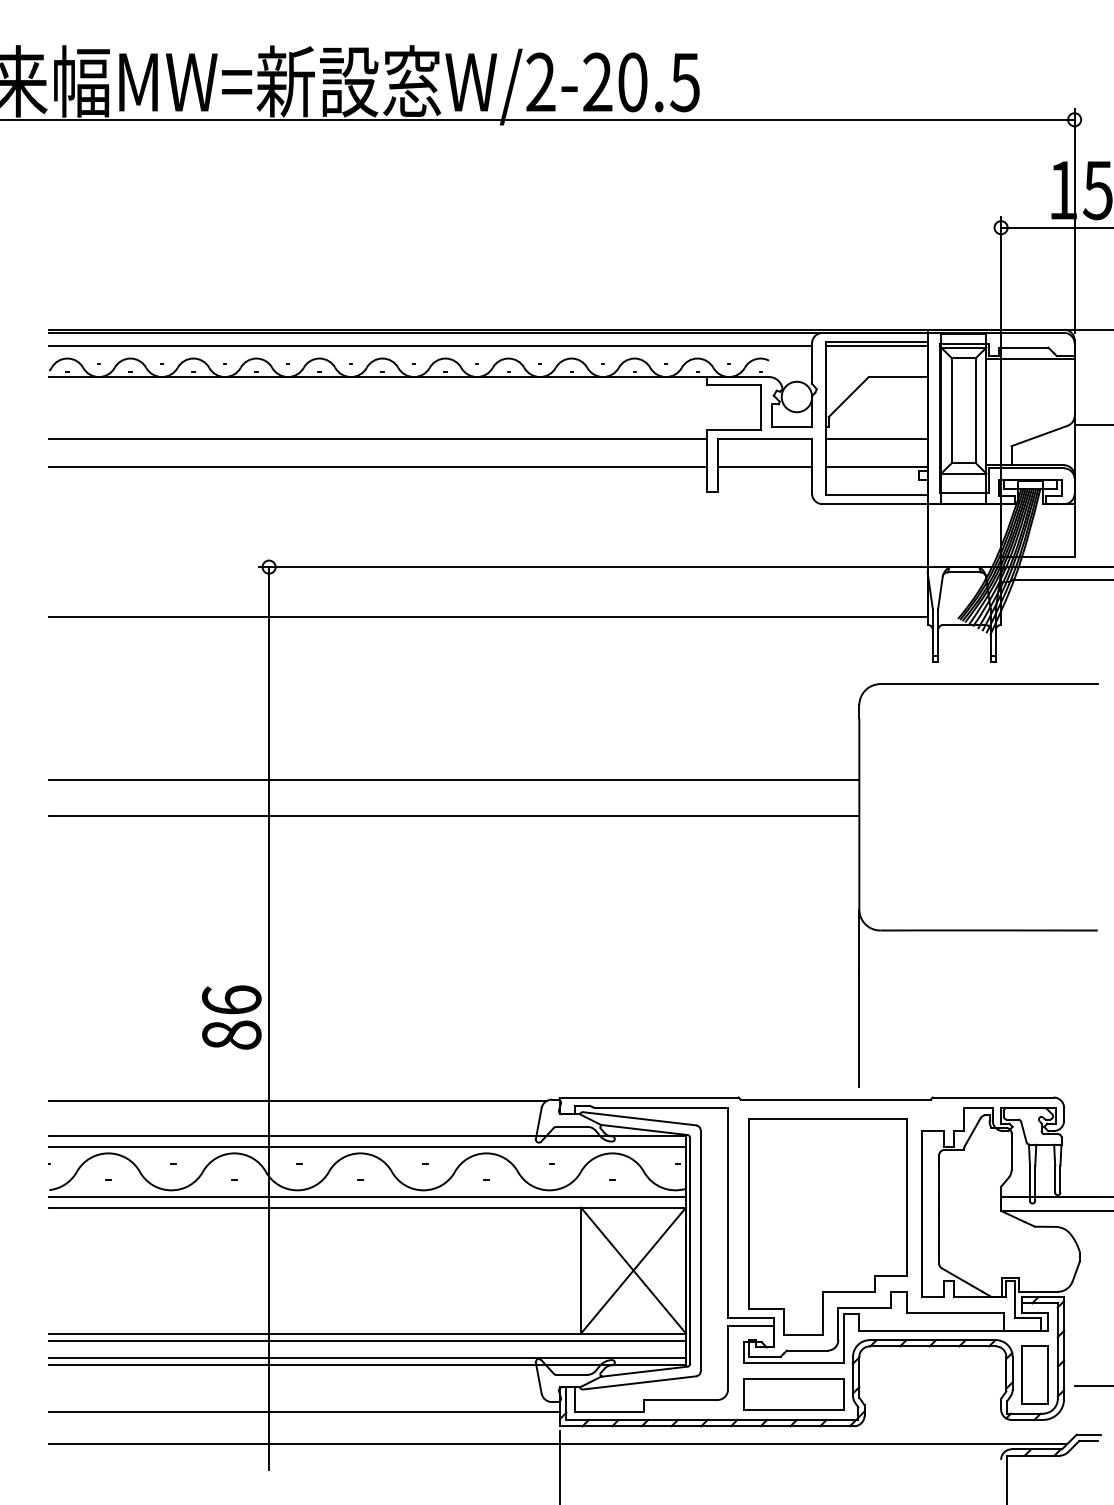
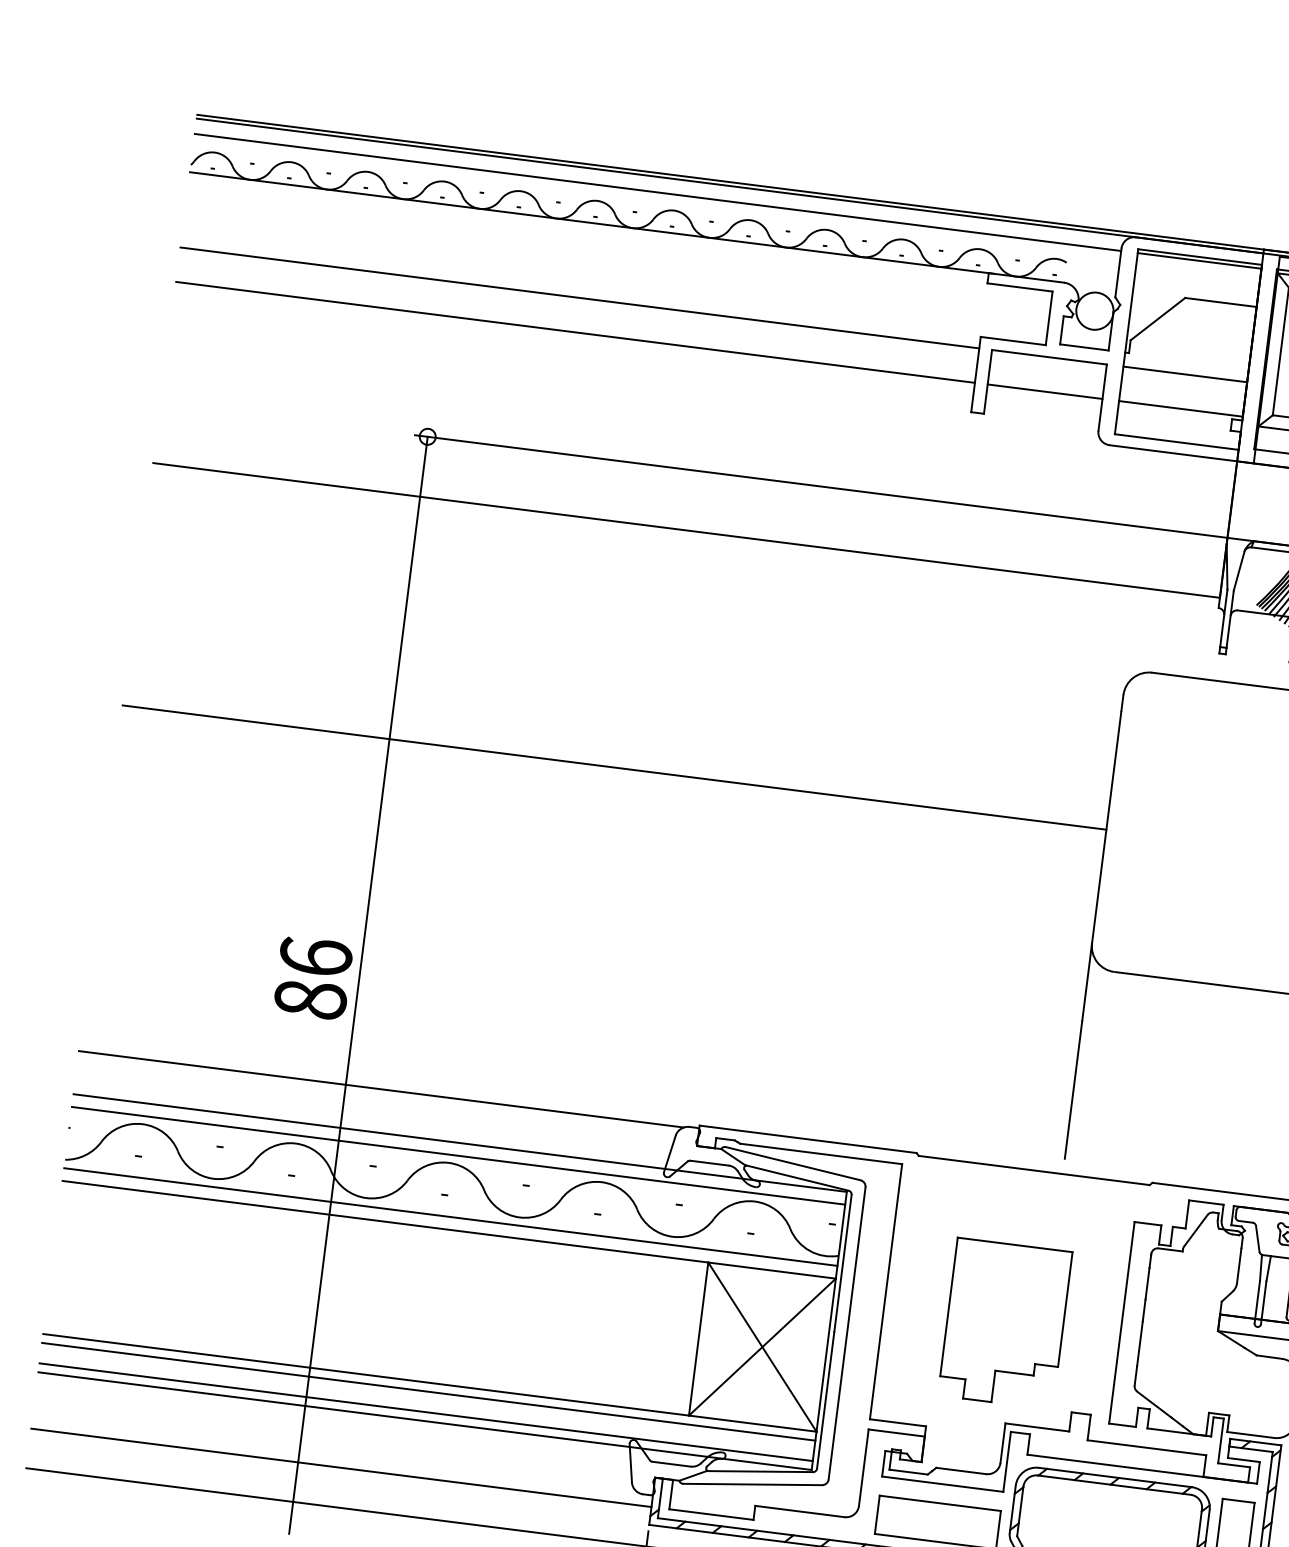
line: (454, 780) -> (620, 724), removed
part: (827, 1226) -> (1004, 1323), size x0.6

